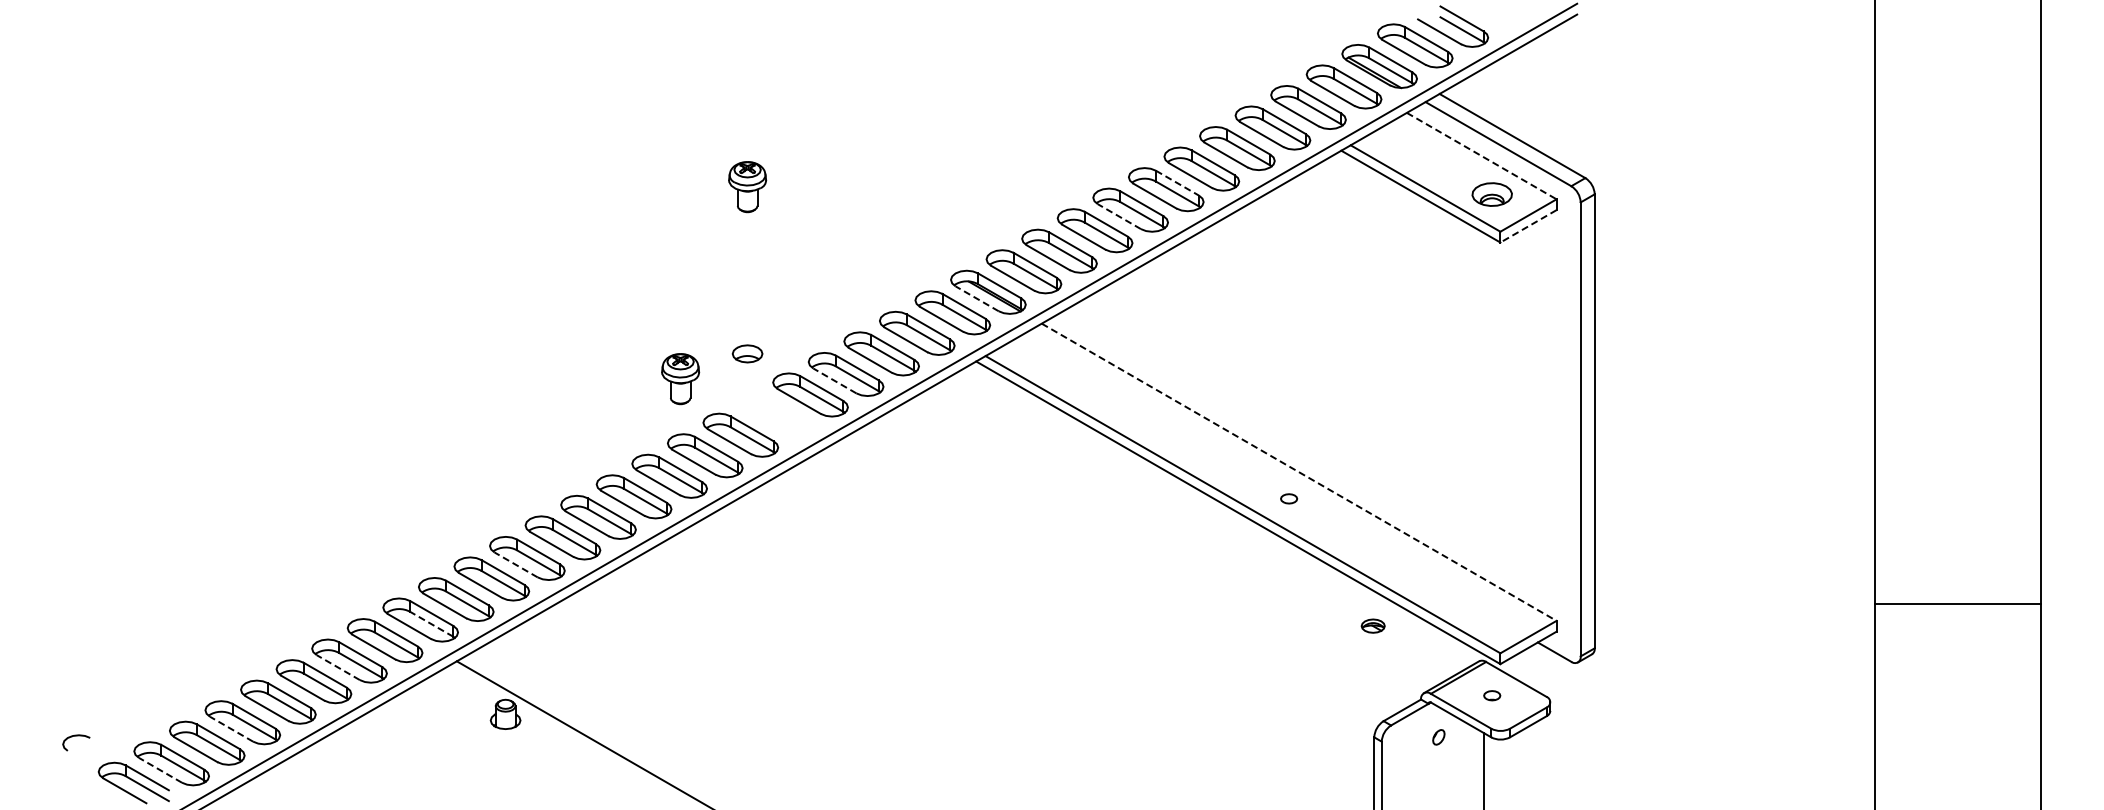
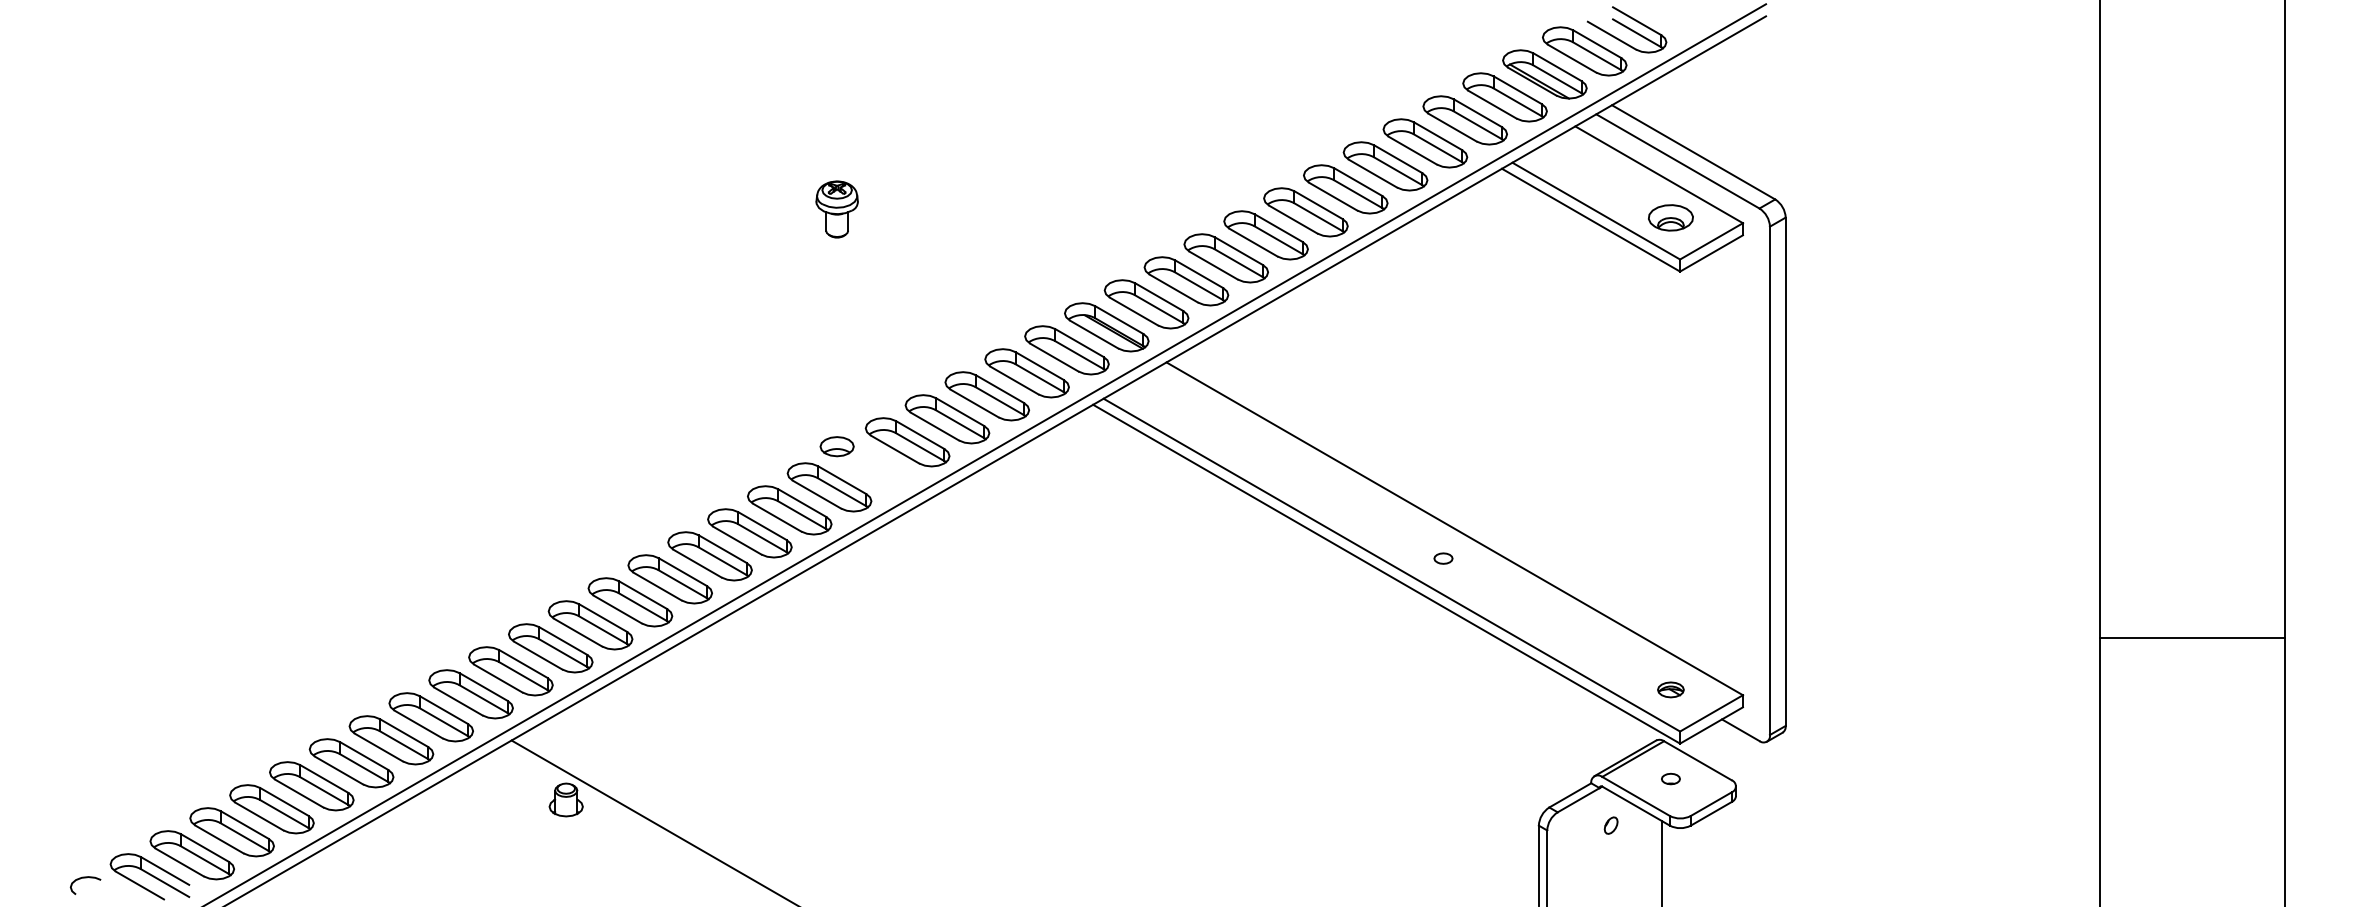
line: (1482, 156) -> (1660, 175), dashed -> solid
line: (1177, 183) -> (1318, 205), dashed -> solid
line: (1119, 216) -> (1253, 242), dashed -> solid
line: (1528, 226) -> (1711, 253), dashed -> solid
line: (977, 298) -> (1094, 334), dashed -> solid
part: (747, 353) -> (837, 446), moved
part: (680, 379) -> (762, 424), removed
line: (834, 380) -> (934, 426), dashed -> solid
line: (1299, 472) -> (1455, 529), dashed -> solid
line: (516, 564) -> (578, 632), dashed -> solid
line: (1957, 603) -> (2191, 637), moved
line: (431, 624) -> (483, 699), dashed -> solid
part: (1372, 625) -> (1670, 689), moved
line: (338, 667) -> (379, 747), dashed -> solid
line: (231, 729) -> (259, 816), dashed -> solid
curve: (76, 736) -> (85, 878), moved
line: (160, 770) -> (179, 862), dashed -> solid

